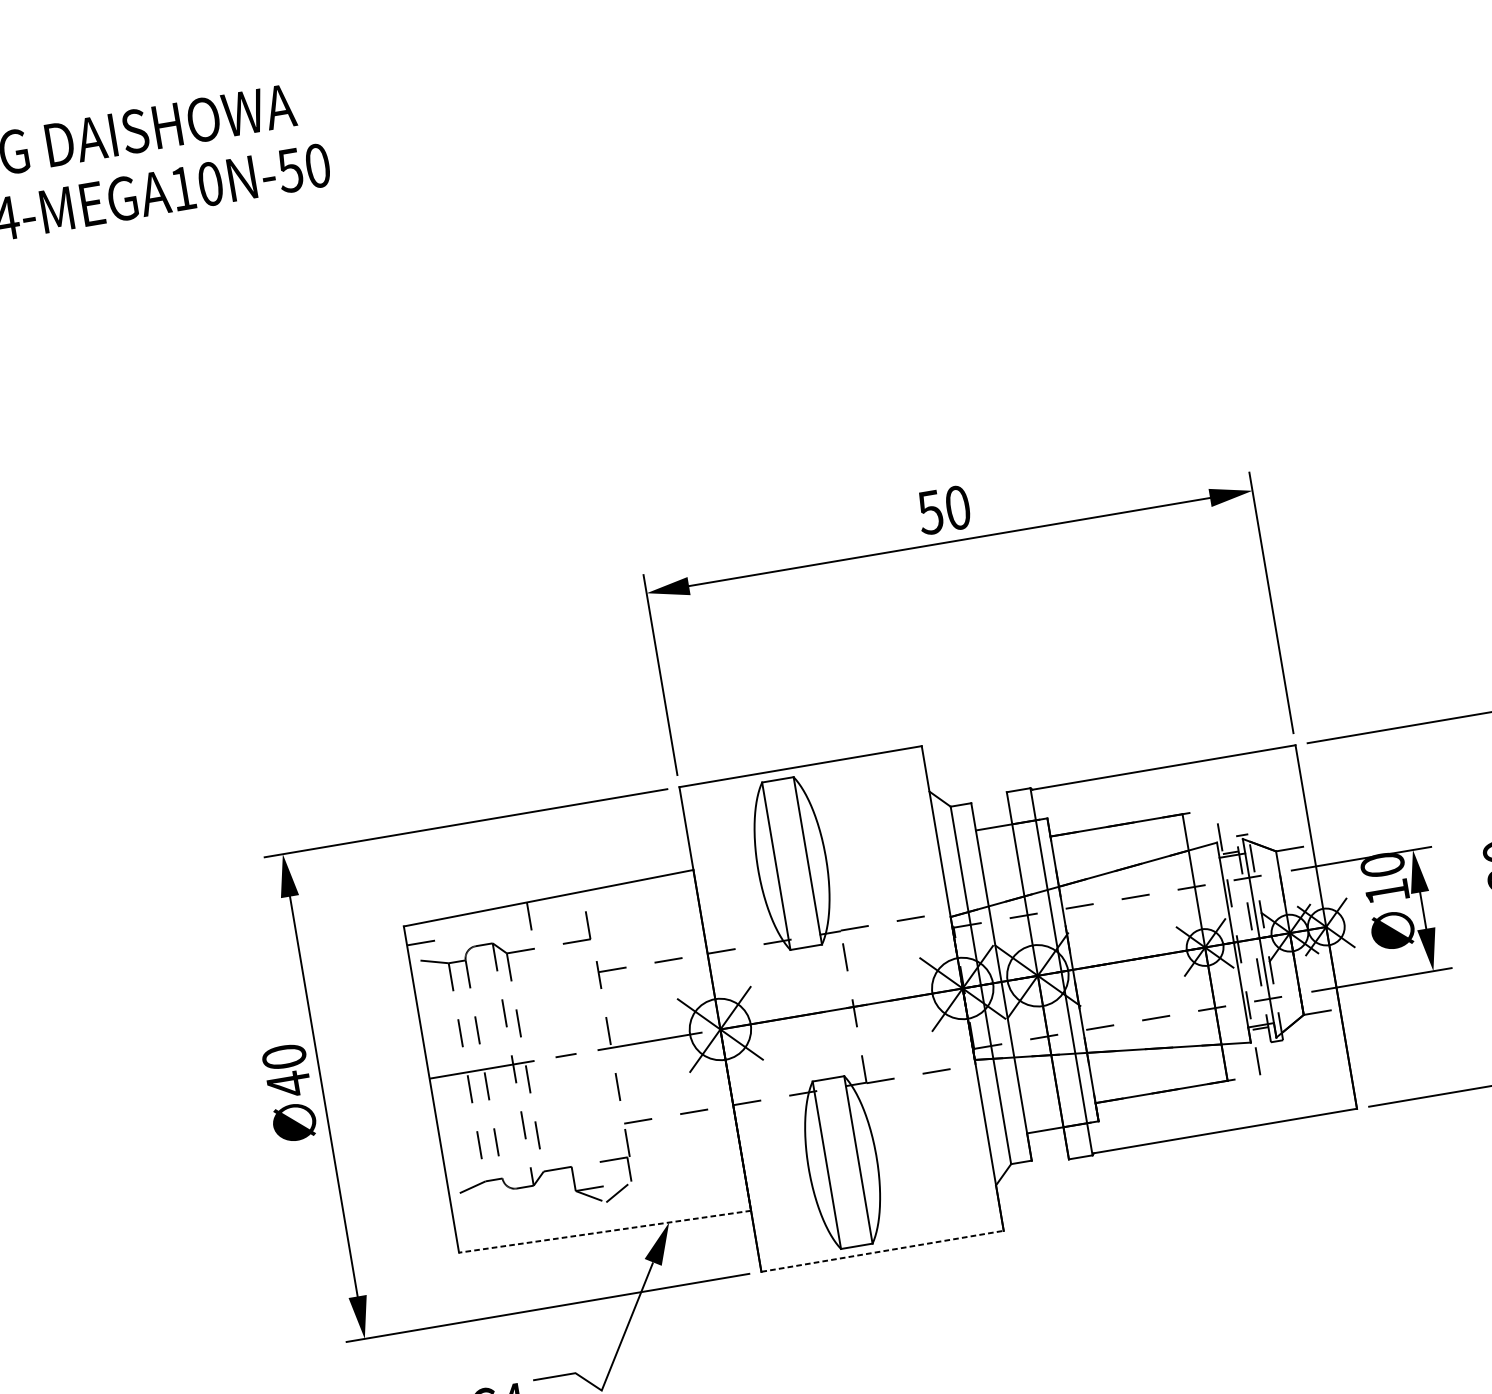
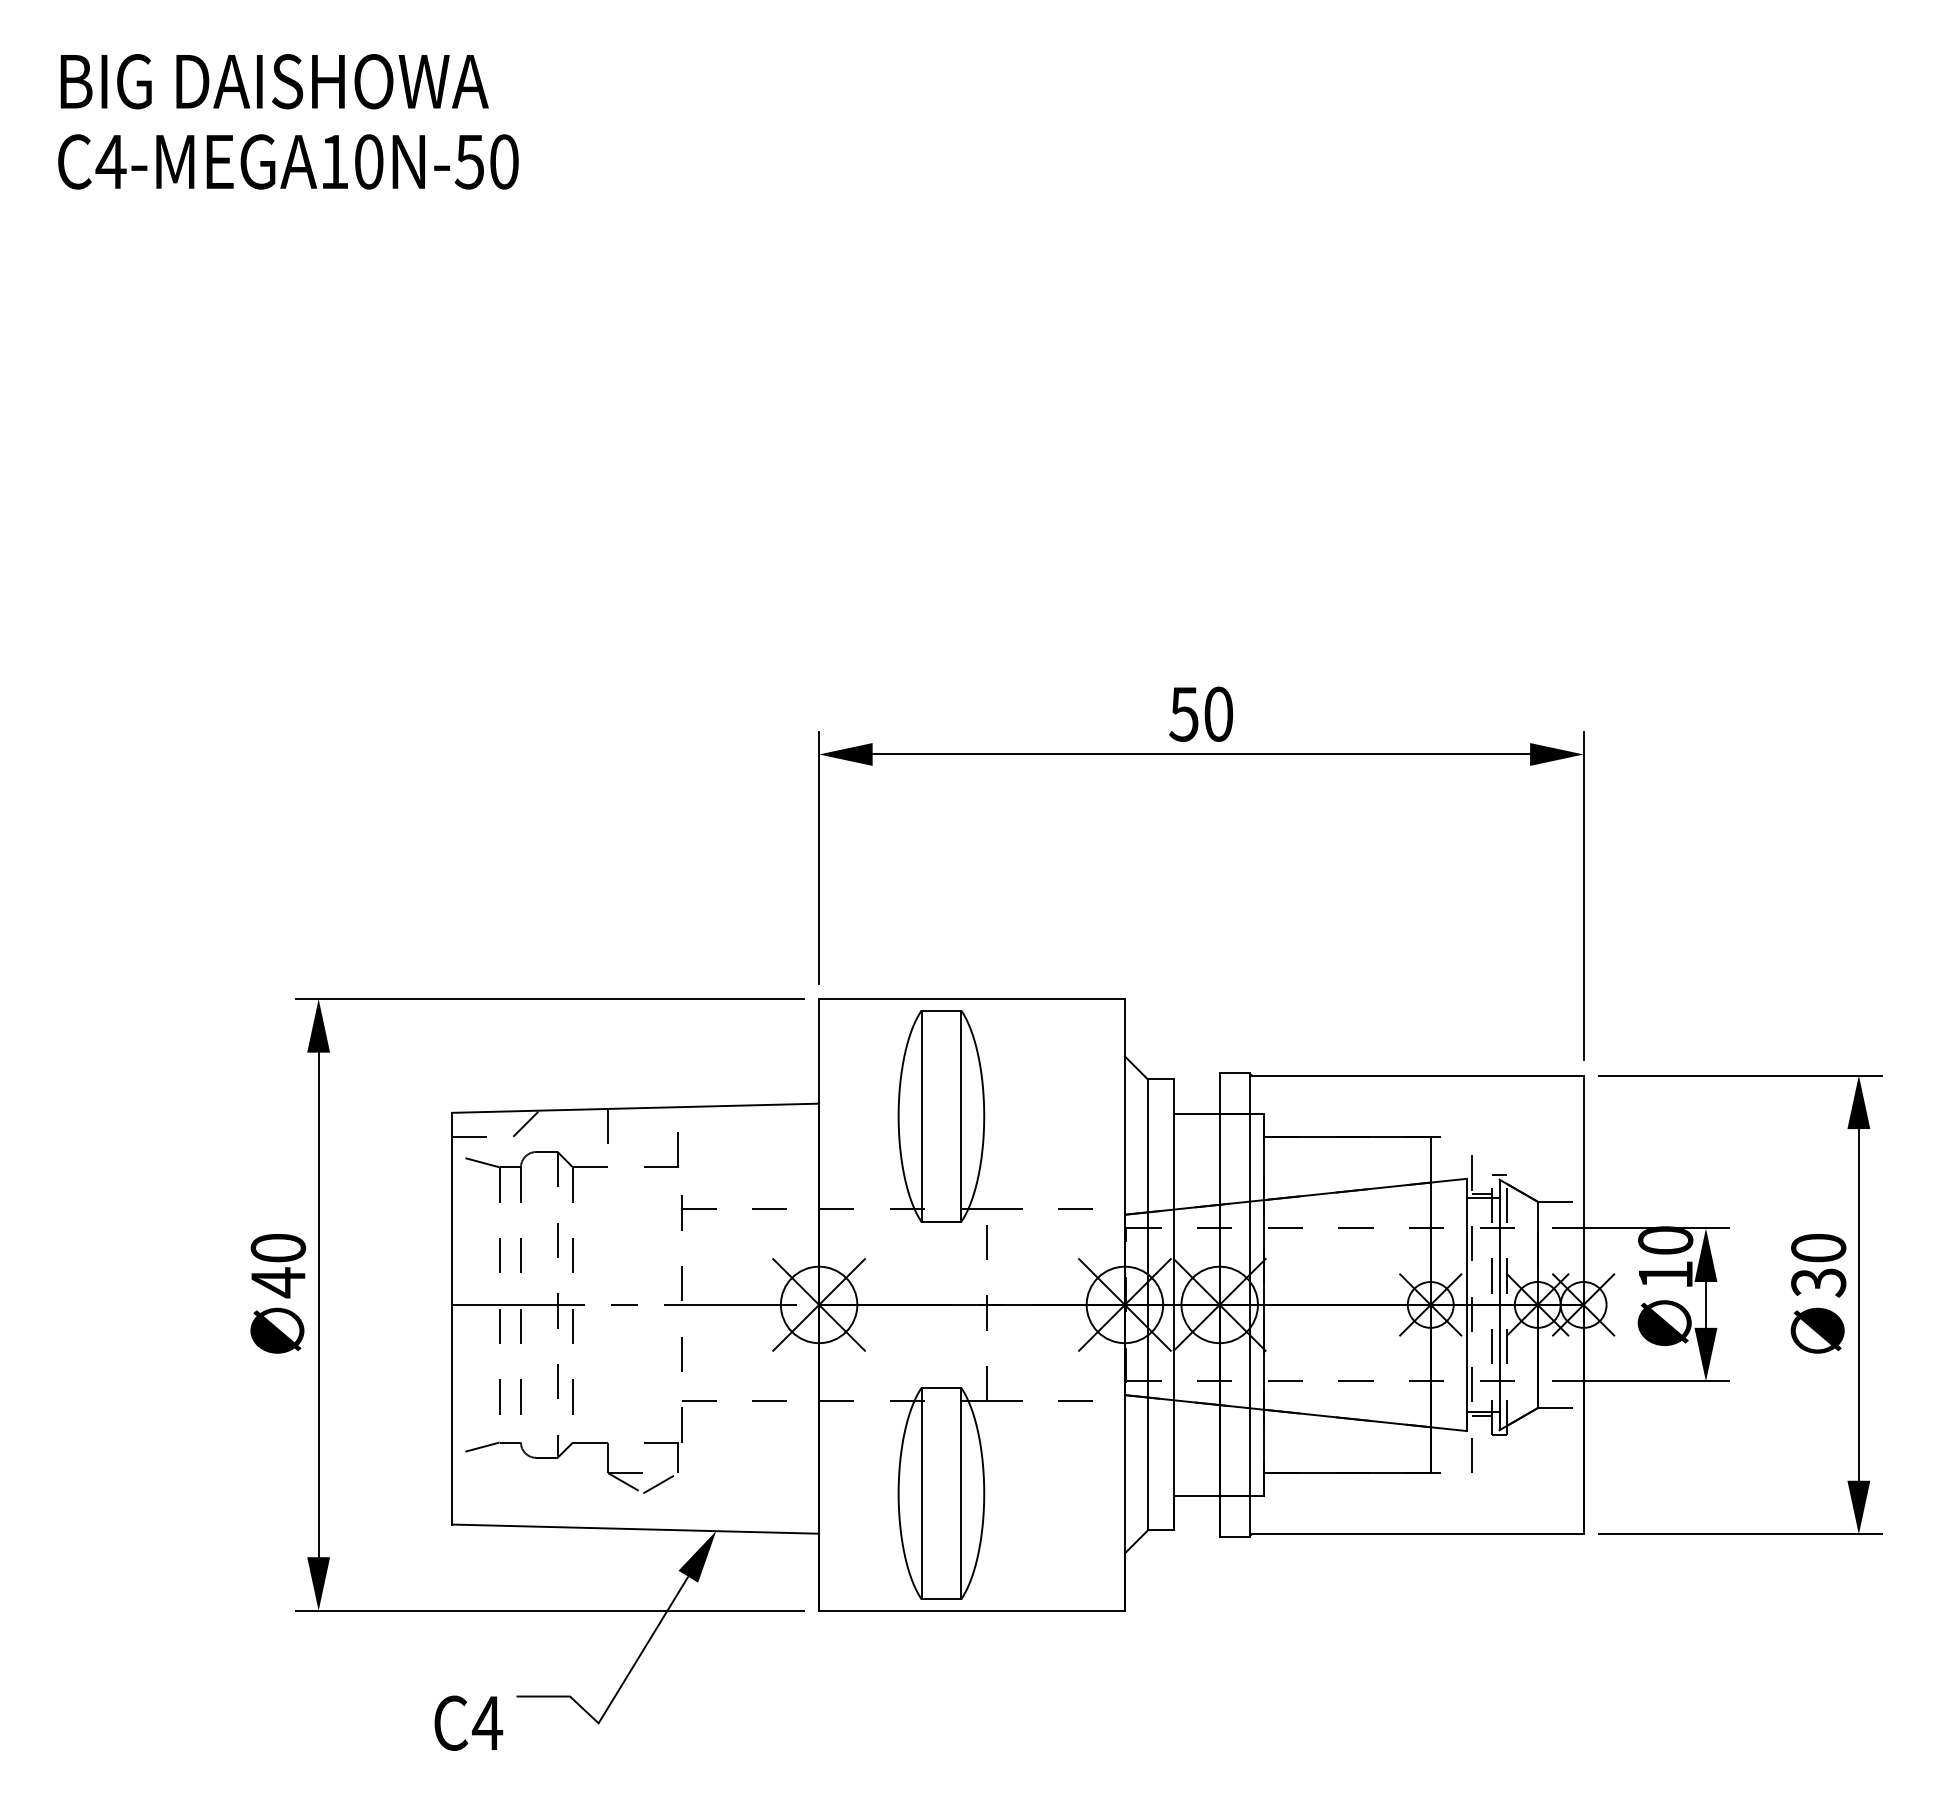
line: (464, 924) -> (526, 1123), added
line: (605, 1232) -> (635, 1529), dashed -> solid
line: (882, 1251) -> (972, 1610), dashed -> solid

